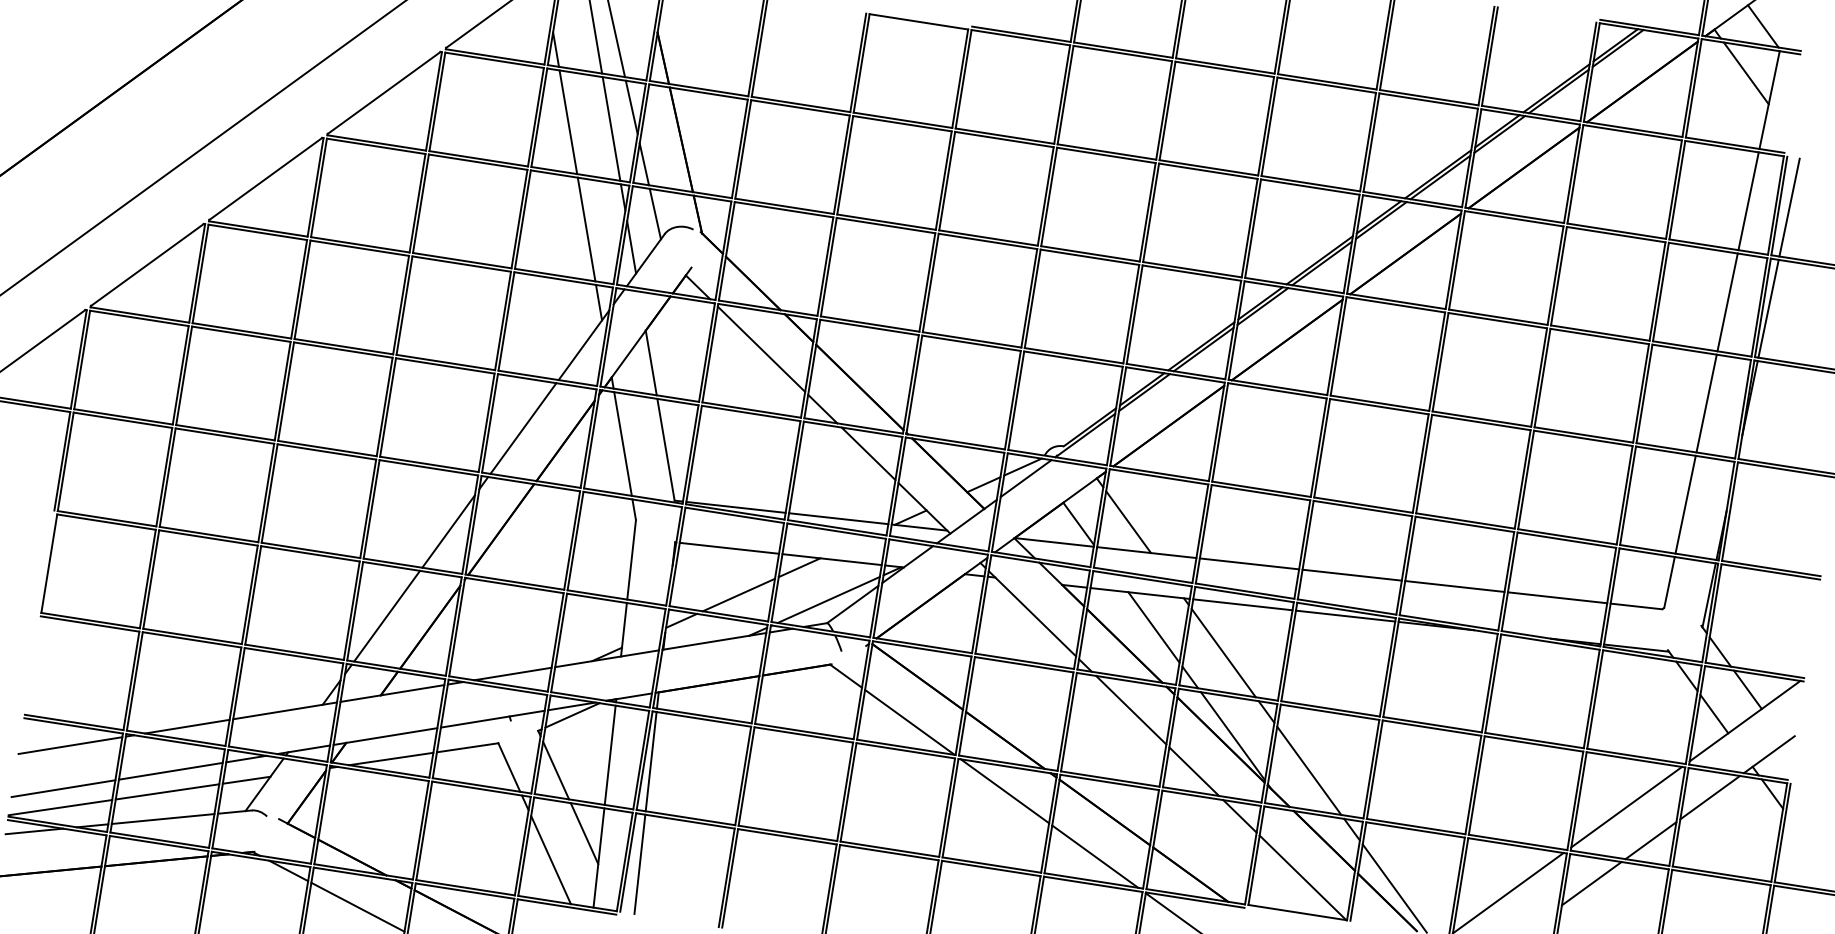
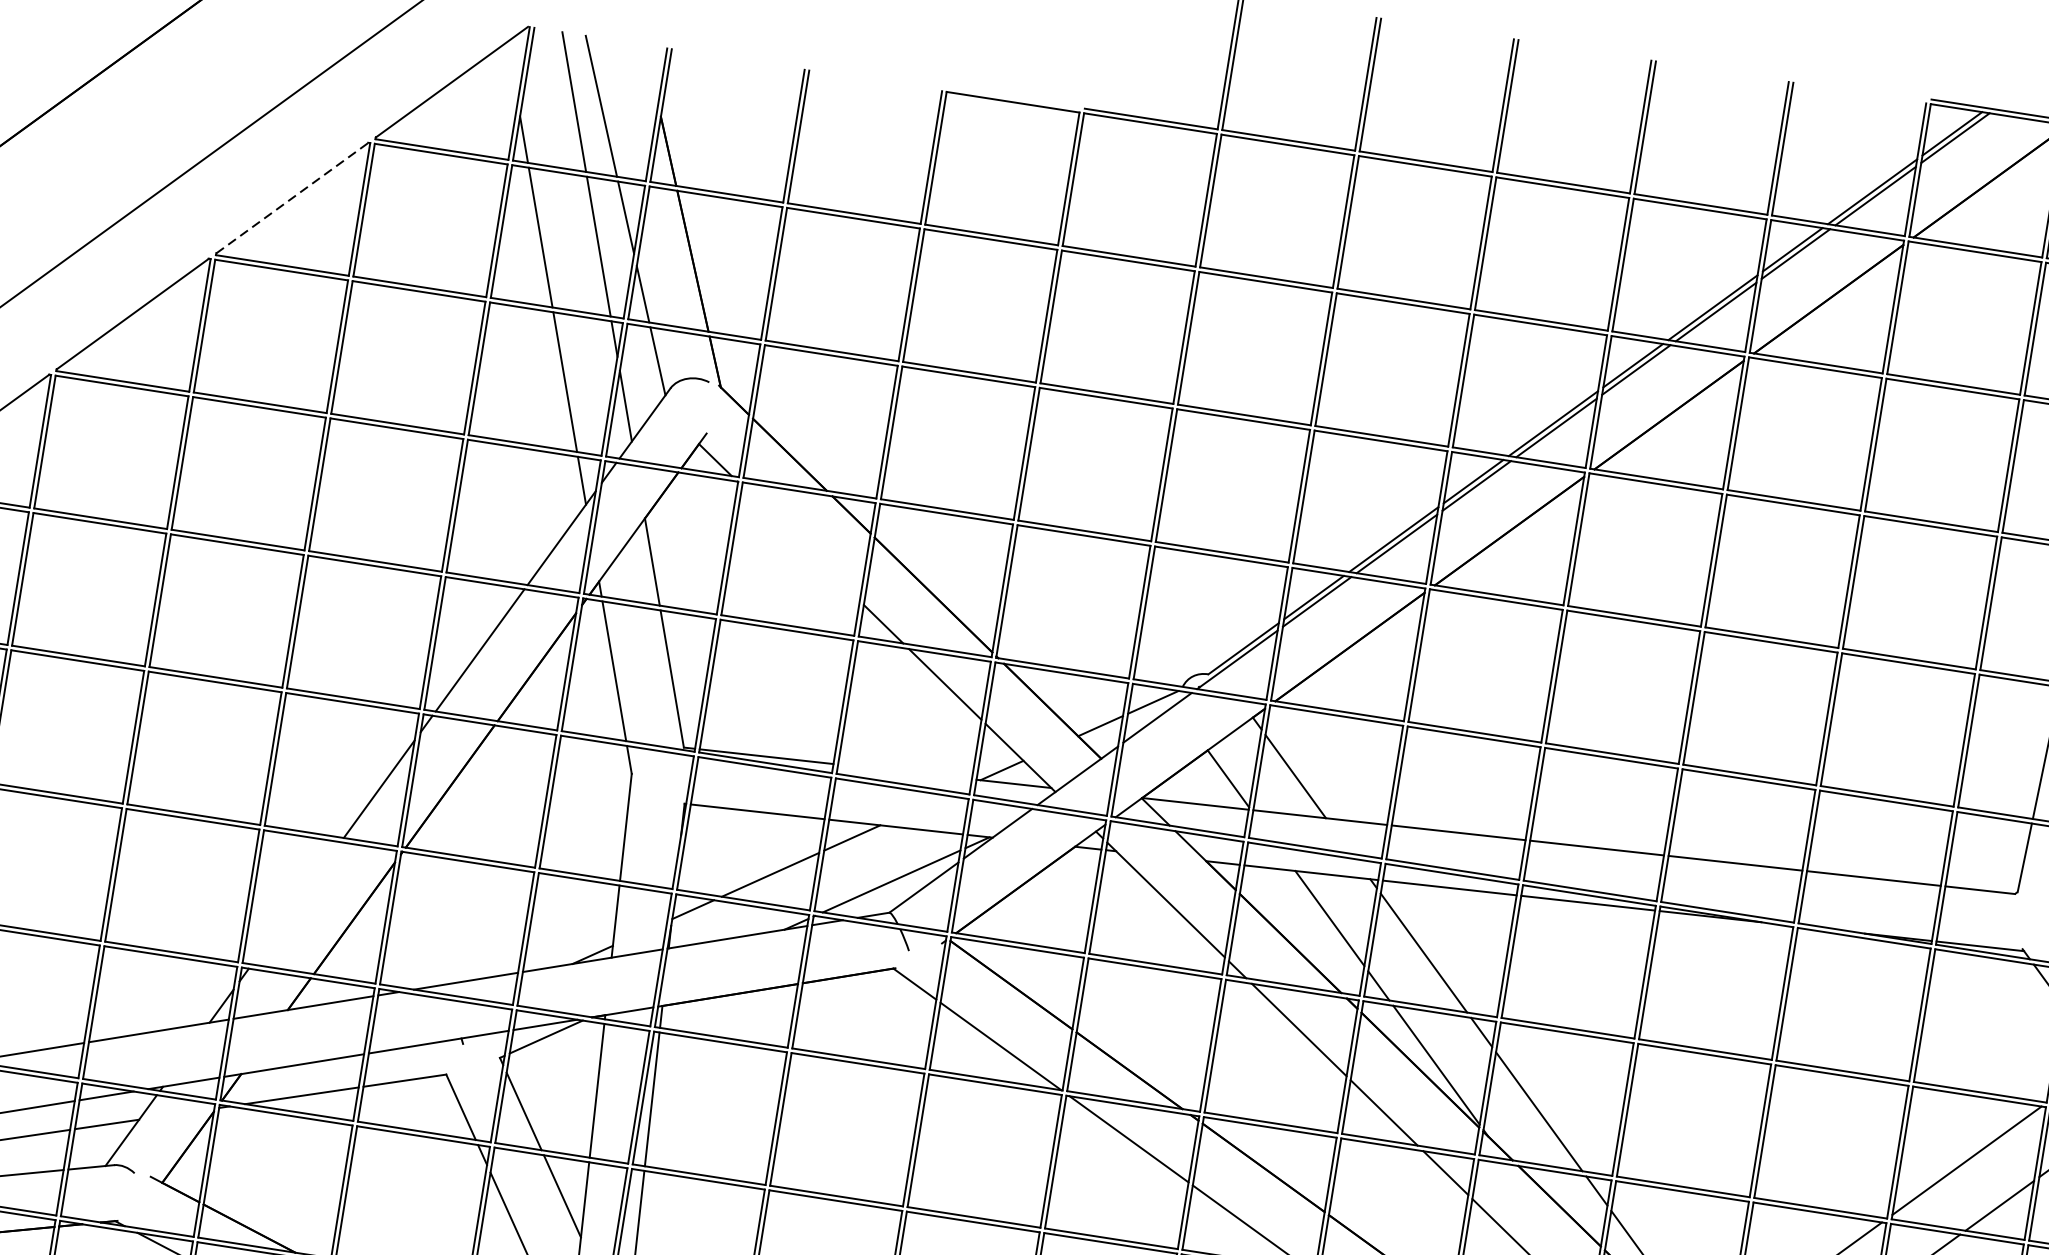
line: (384, 92) -> (292, 197), solid -> dashed
line: (761, 348) -> (800, 542), removed
line: (838, 518) -> (904, 771), removed
line: (387, 615) -> (296, 902), removed

